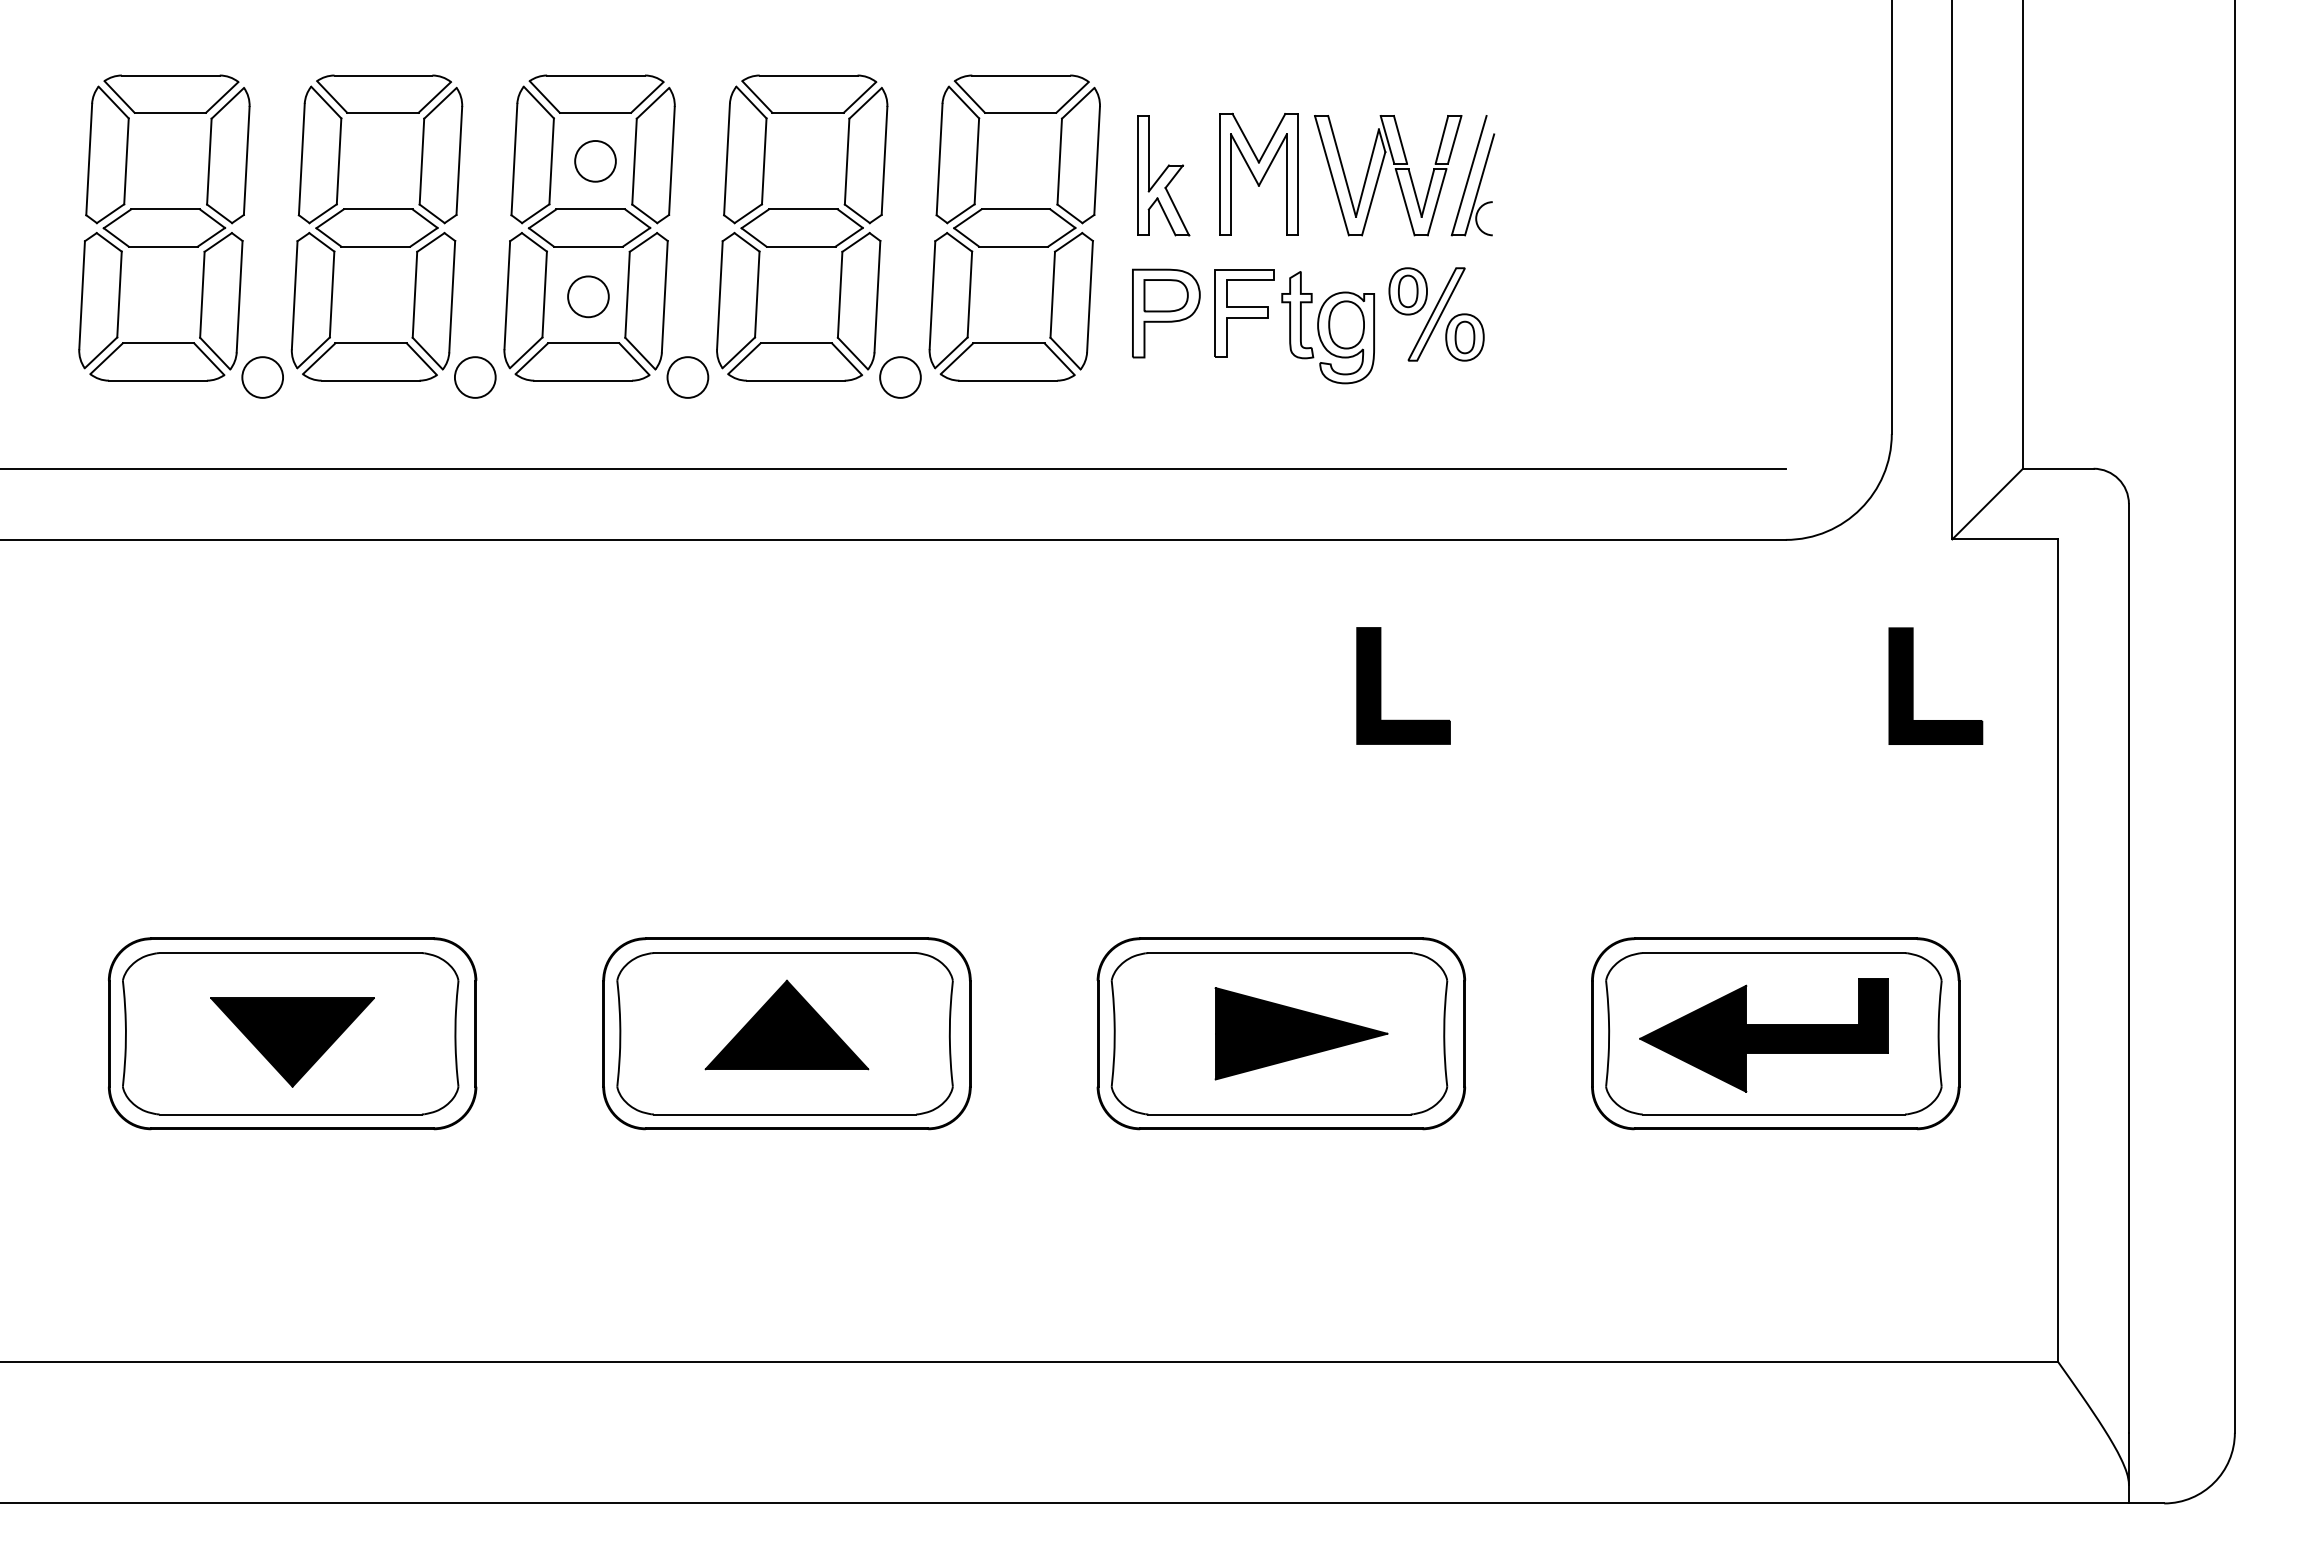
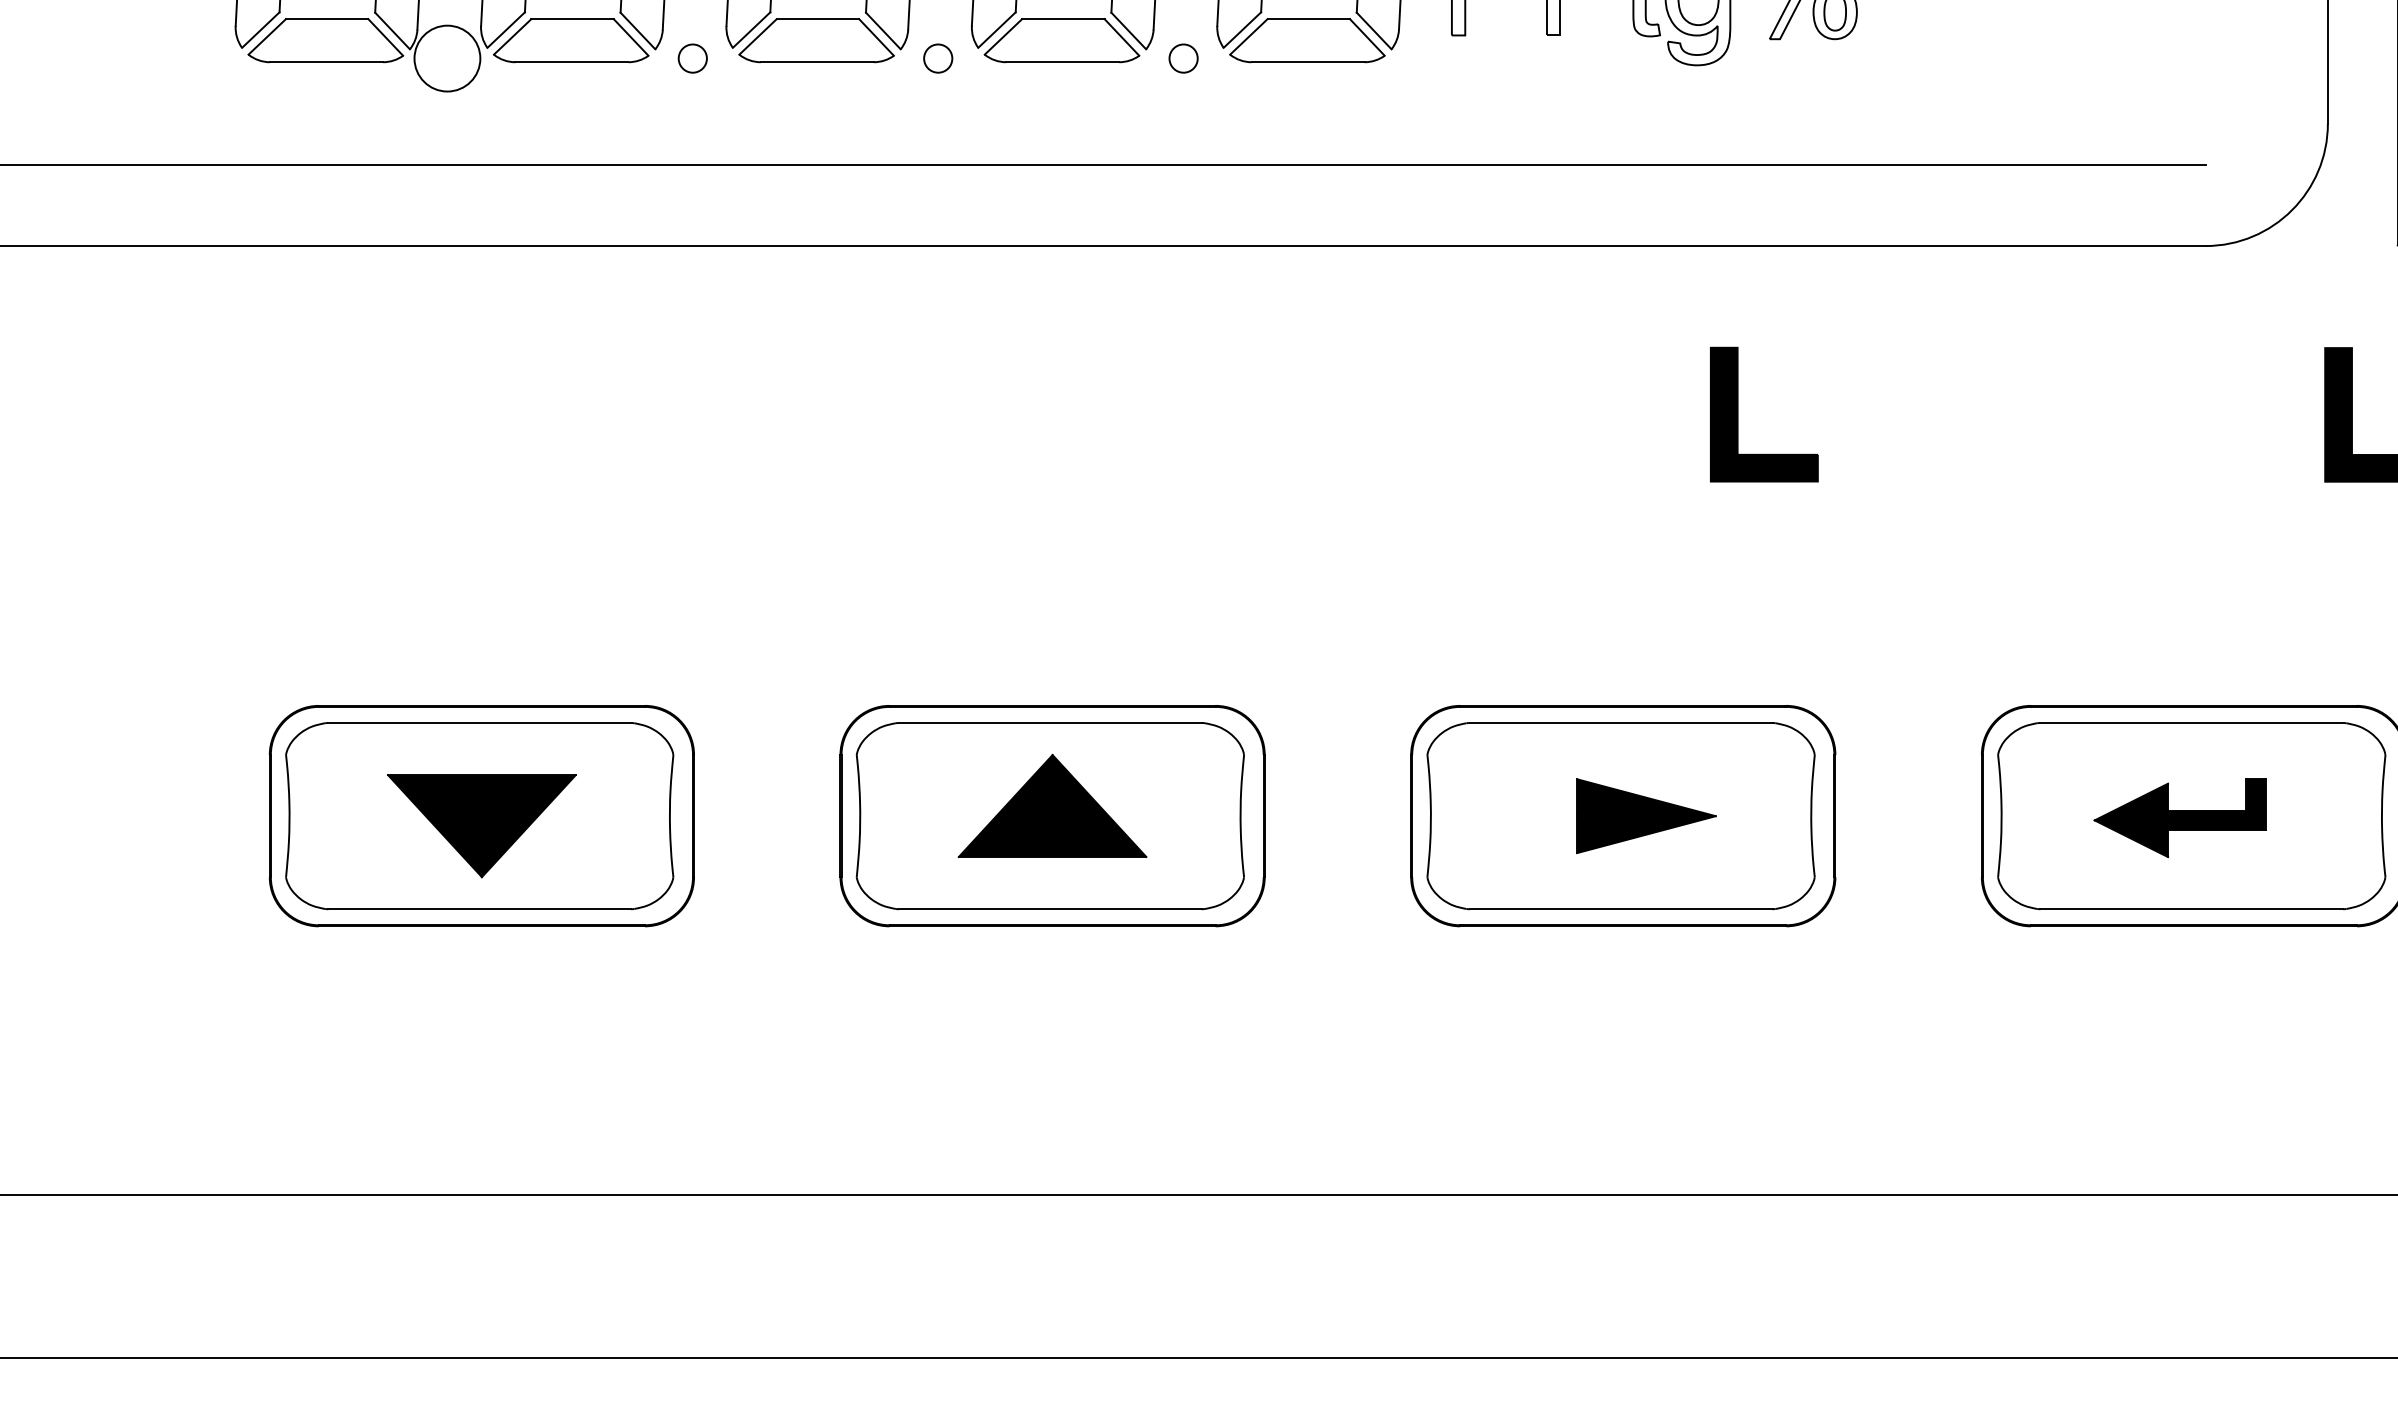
circle: (262, 377) -> (447, 58), size x1.4
circle: (474, 377) -> (691, 58), size x0.6
circle: (687, 377) -> (937, 58), size x0.6
circle: (900, 377) -> (1183, 58), size x0.6
part: (1301, 1033) -> (1646, 815), size x0.7
part: (1763, 1035) -> (2179, 818), size x0.6

